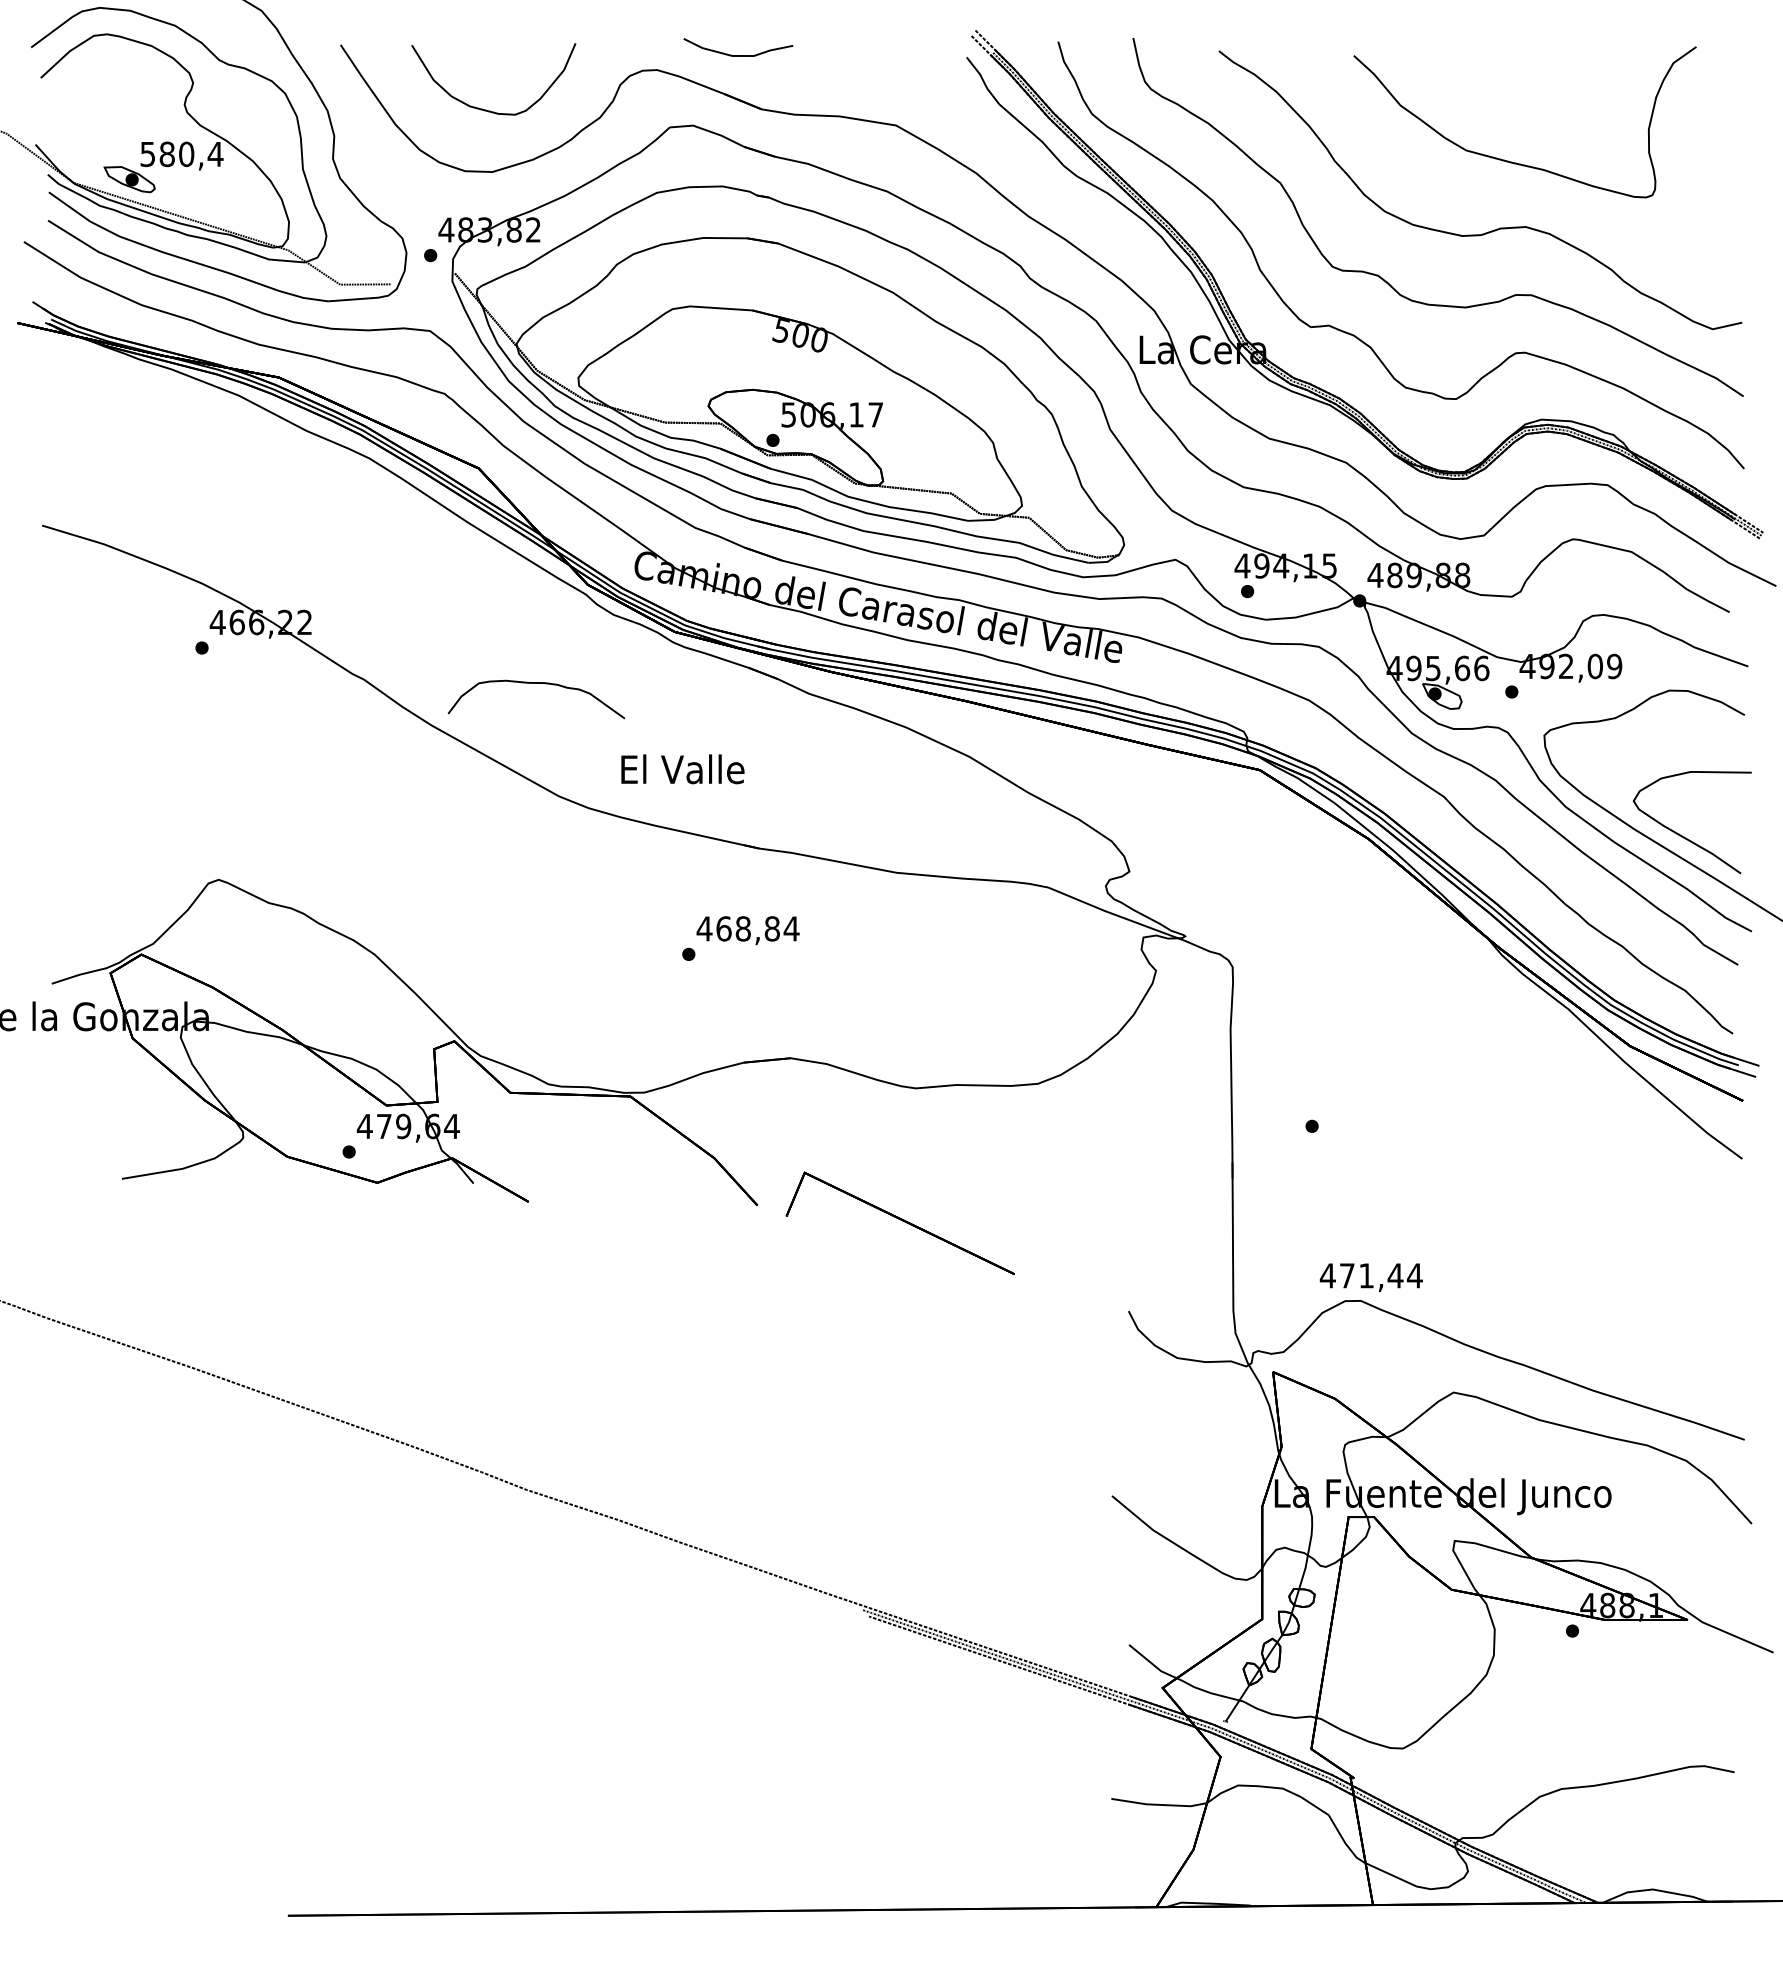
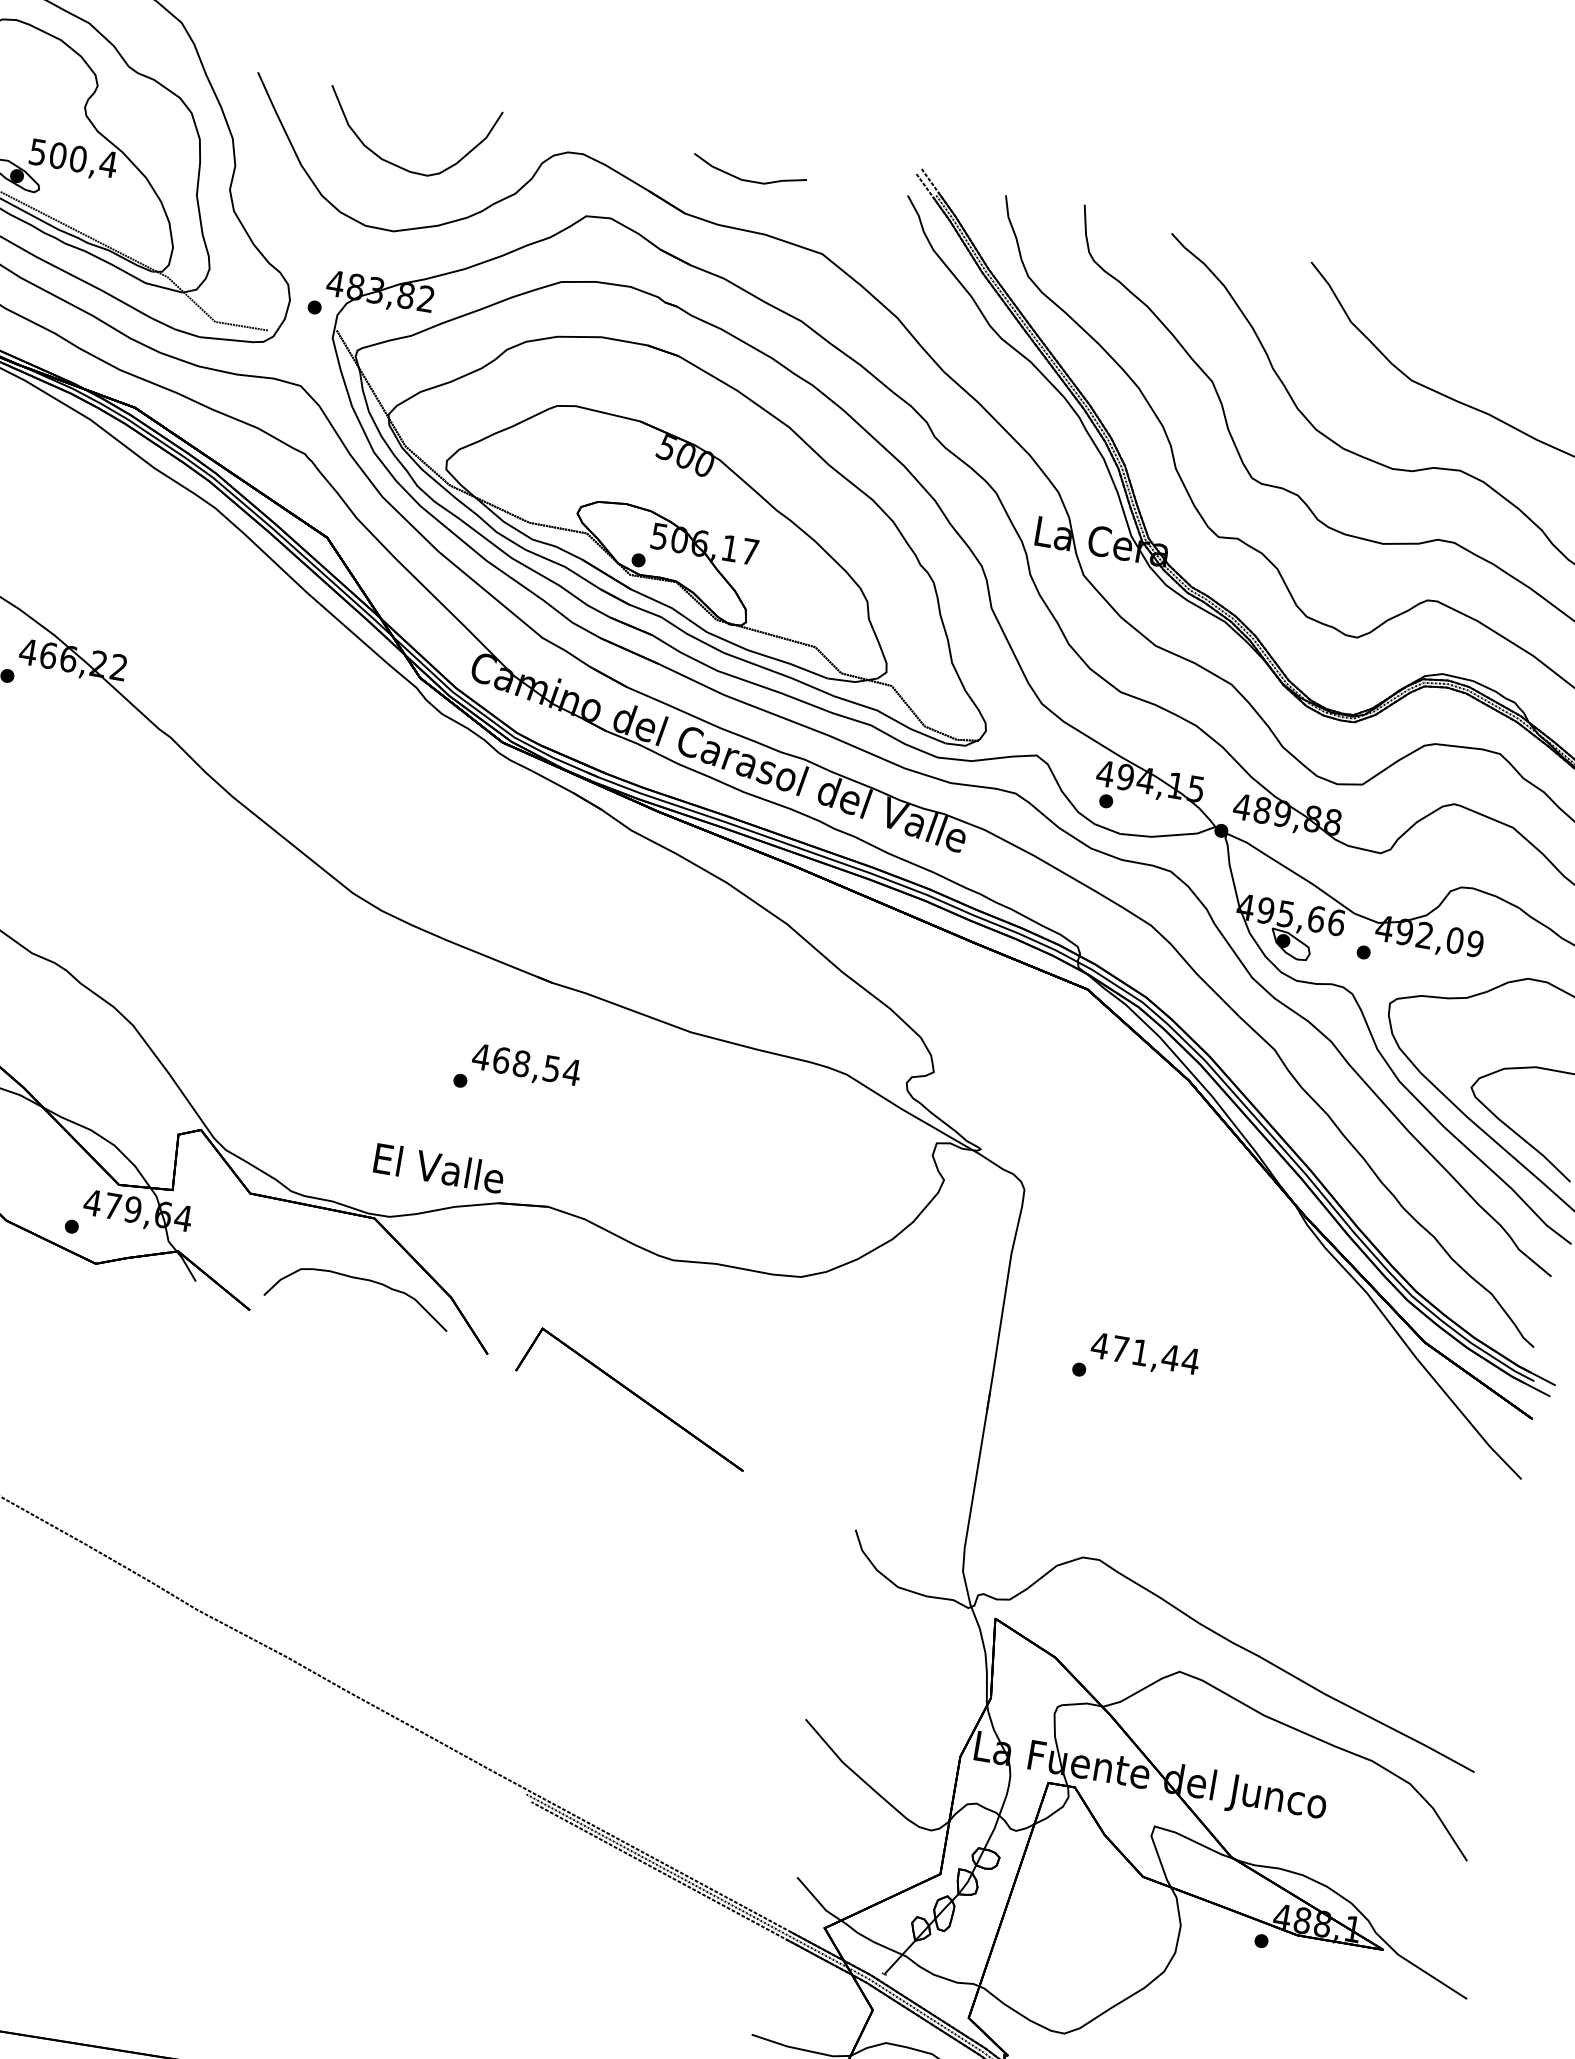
curve: (738, 55) -> (748, 180), moved
text: (166, 154) -> (57, 155), 580,4 -> 500,4
curve: (536, 683) -> (361, 1279), moved
text: (682, 769) -> (438, 1168), moved
text: (771, 928) -> (551, 1068), 468,84 -> 468,54
text: (1370, 1277) -> (1144, 1355), moved

